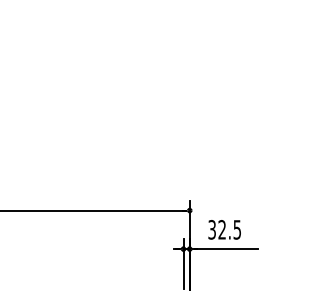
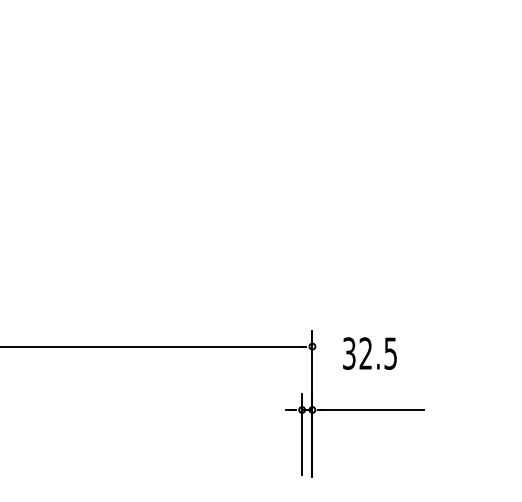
text: (224, 229) -> (369, 353), moved

